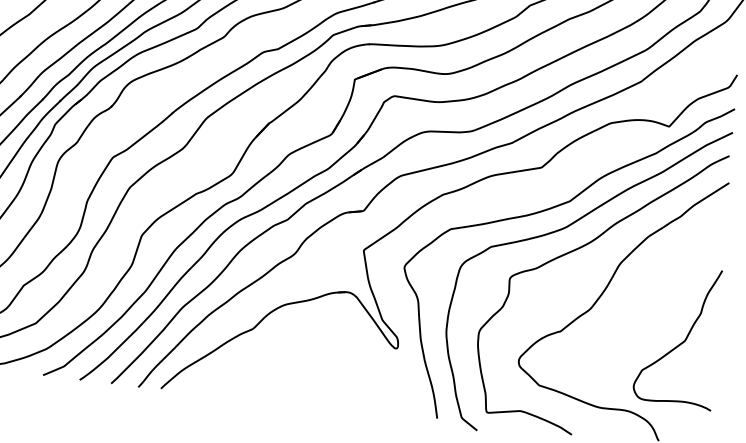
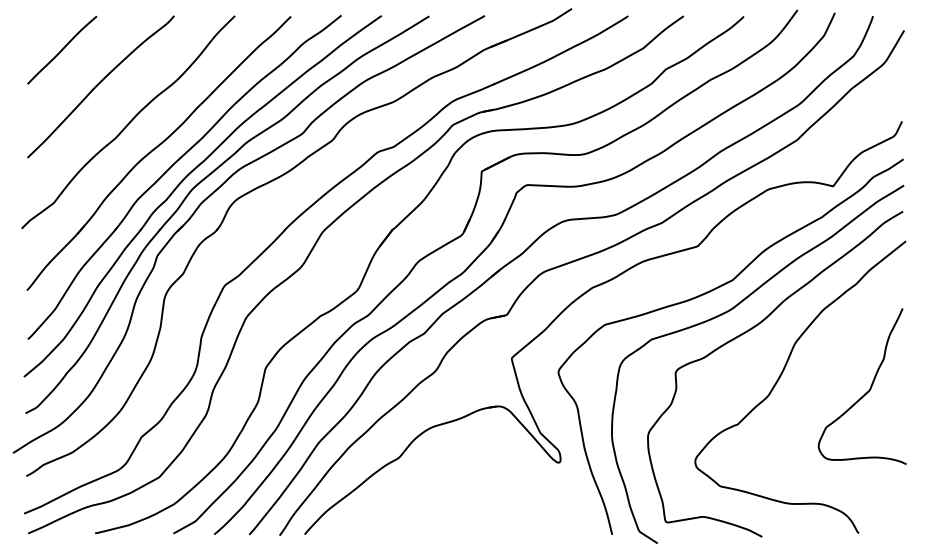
curve: (679, 343) -> (864, 393), moved

